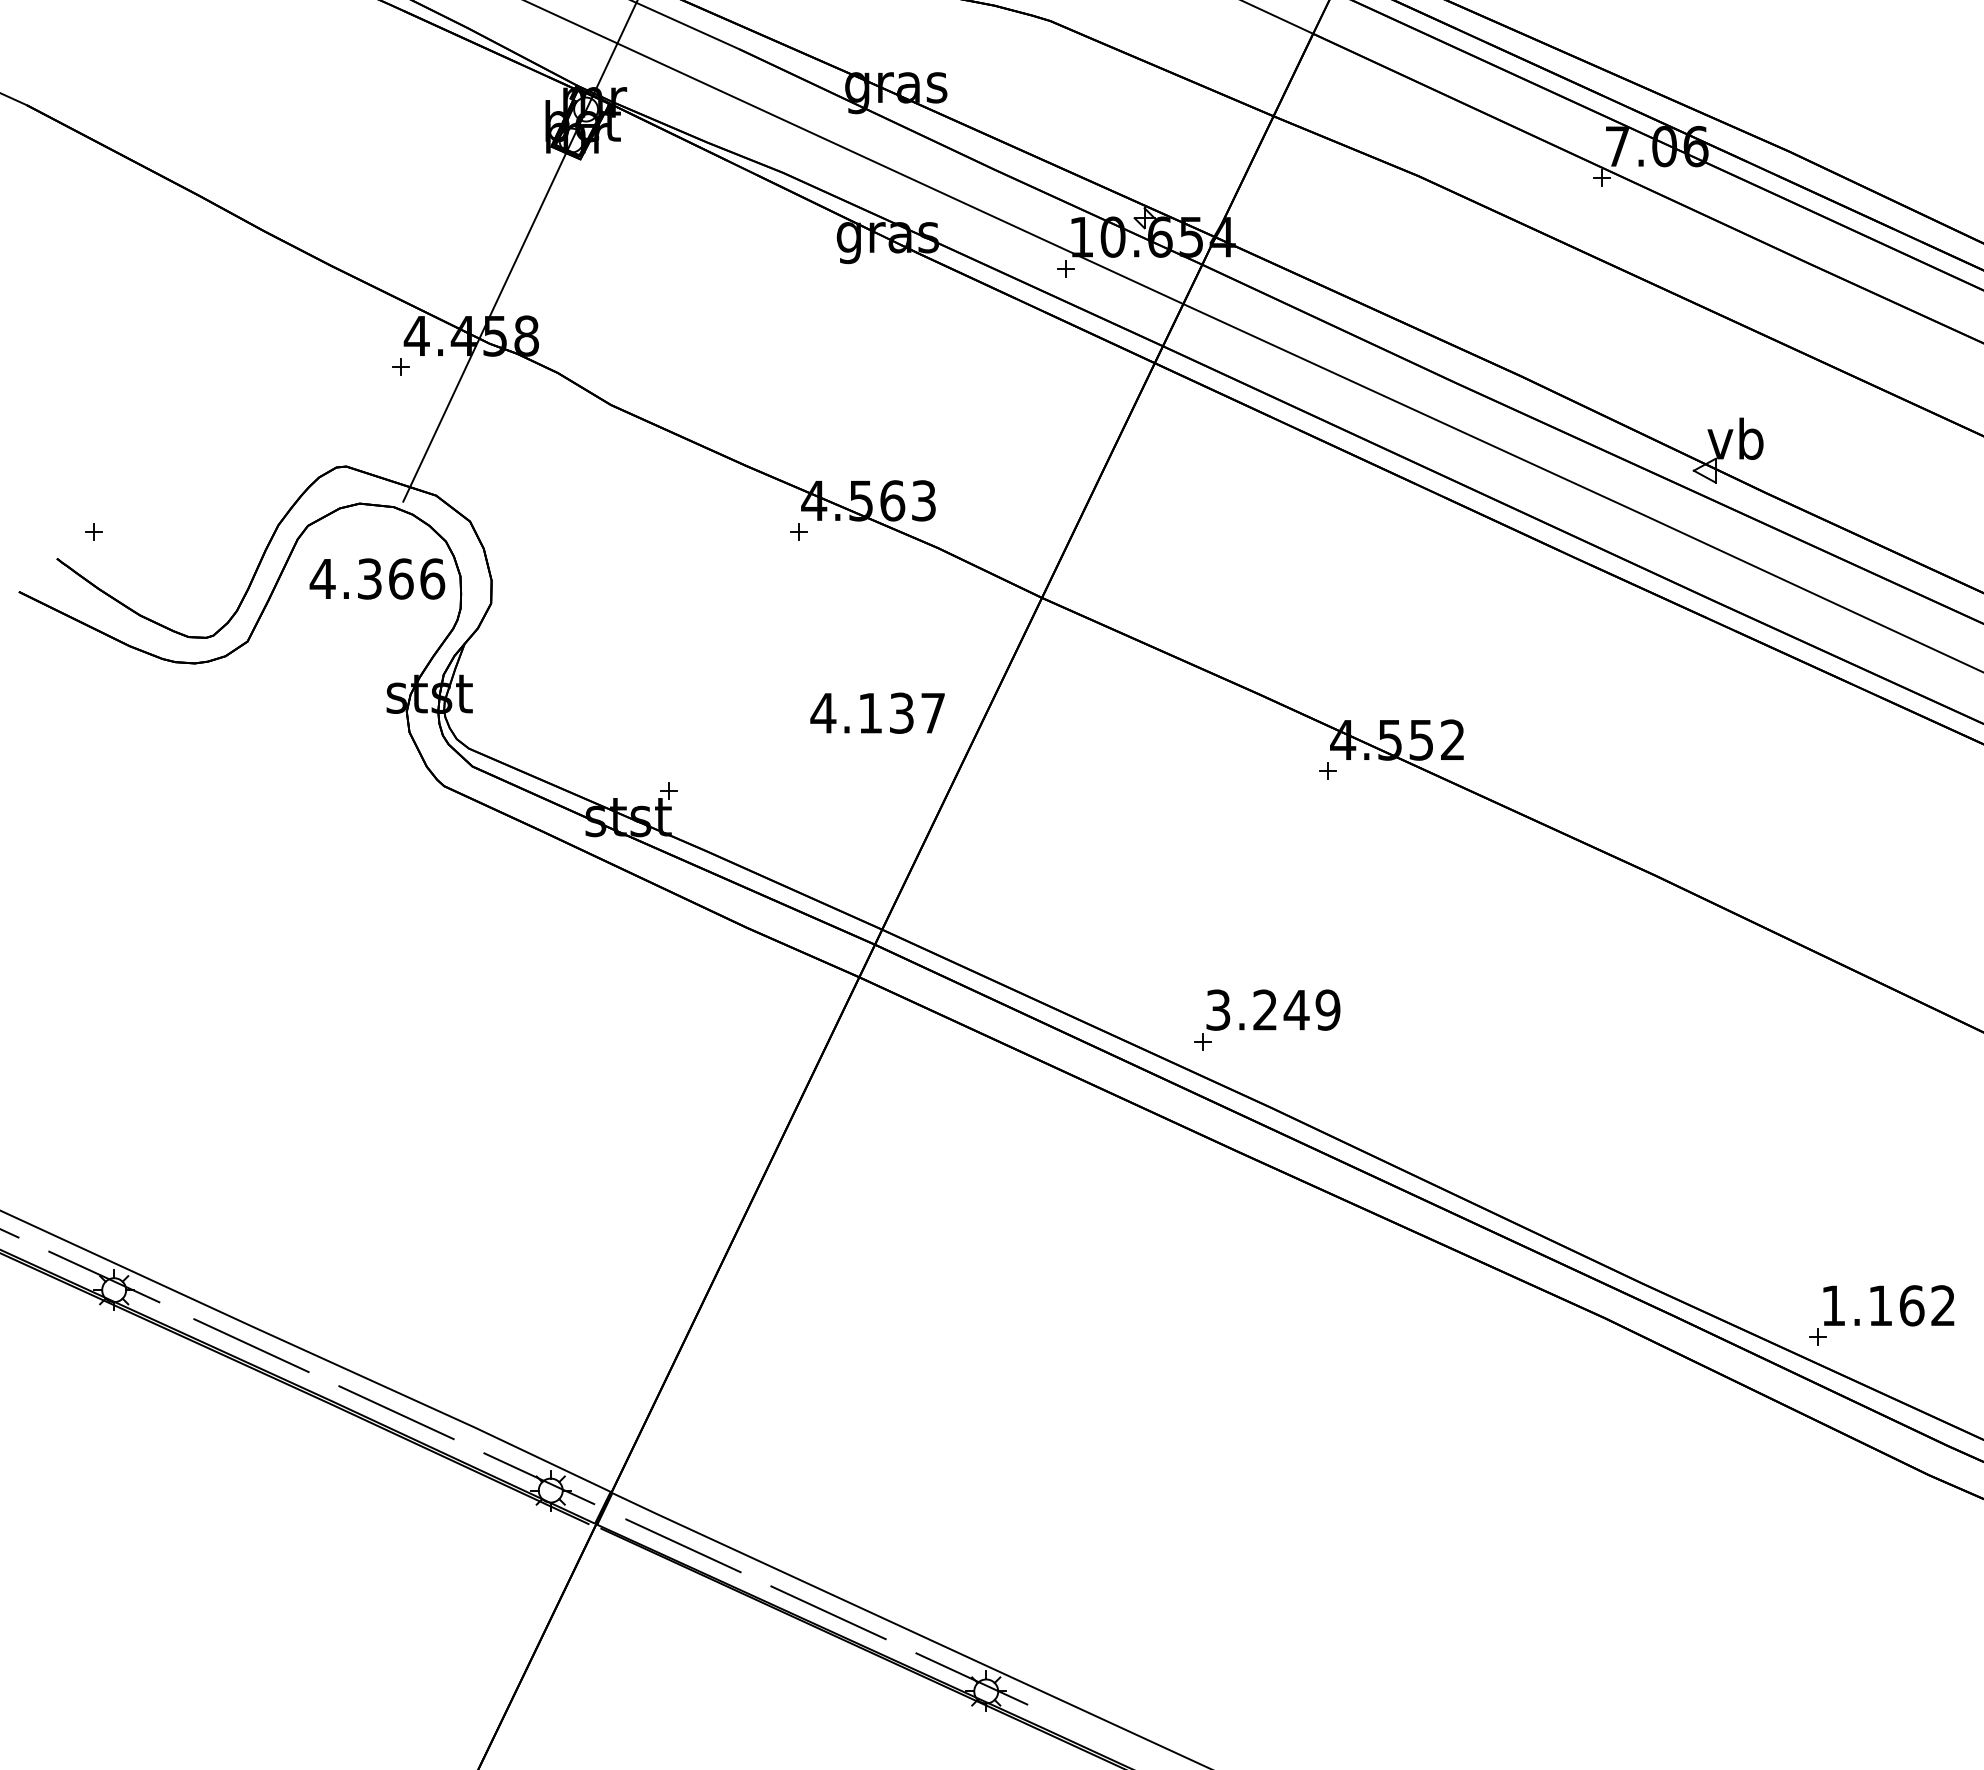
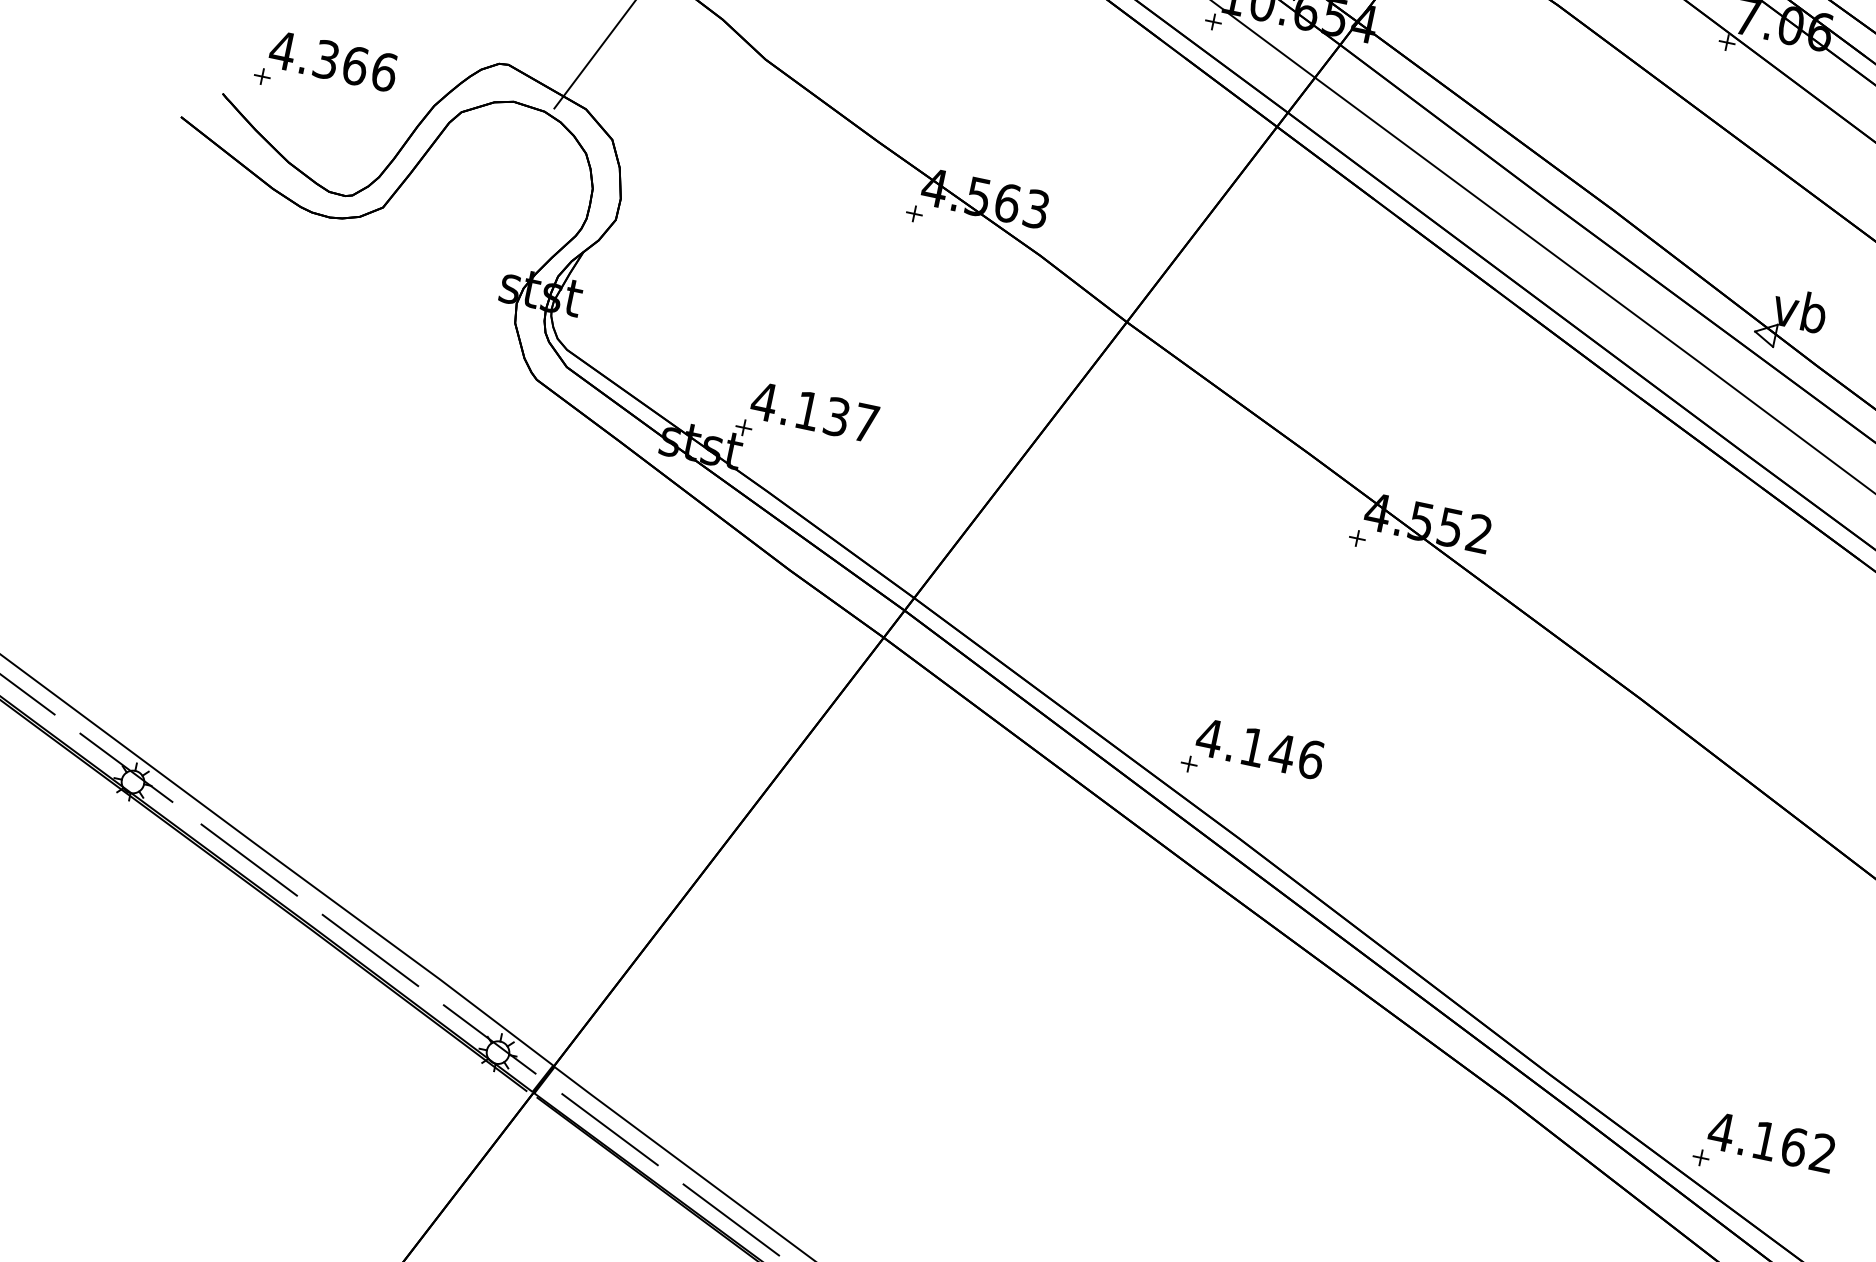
text: (377, 578) -> (333, 60), moved
text: (877, 712) -> (814, 411), moved
text: (1272, 1009) -> (1259, 748), 3.249 -> 4.146
text: (1833, 1305) -> (1721, 1131), 1.162 -> 4.162

